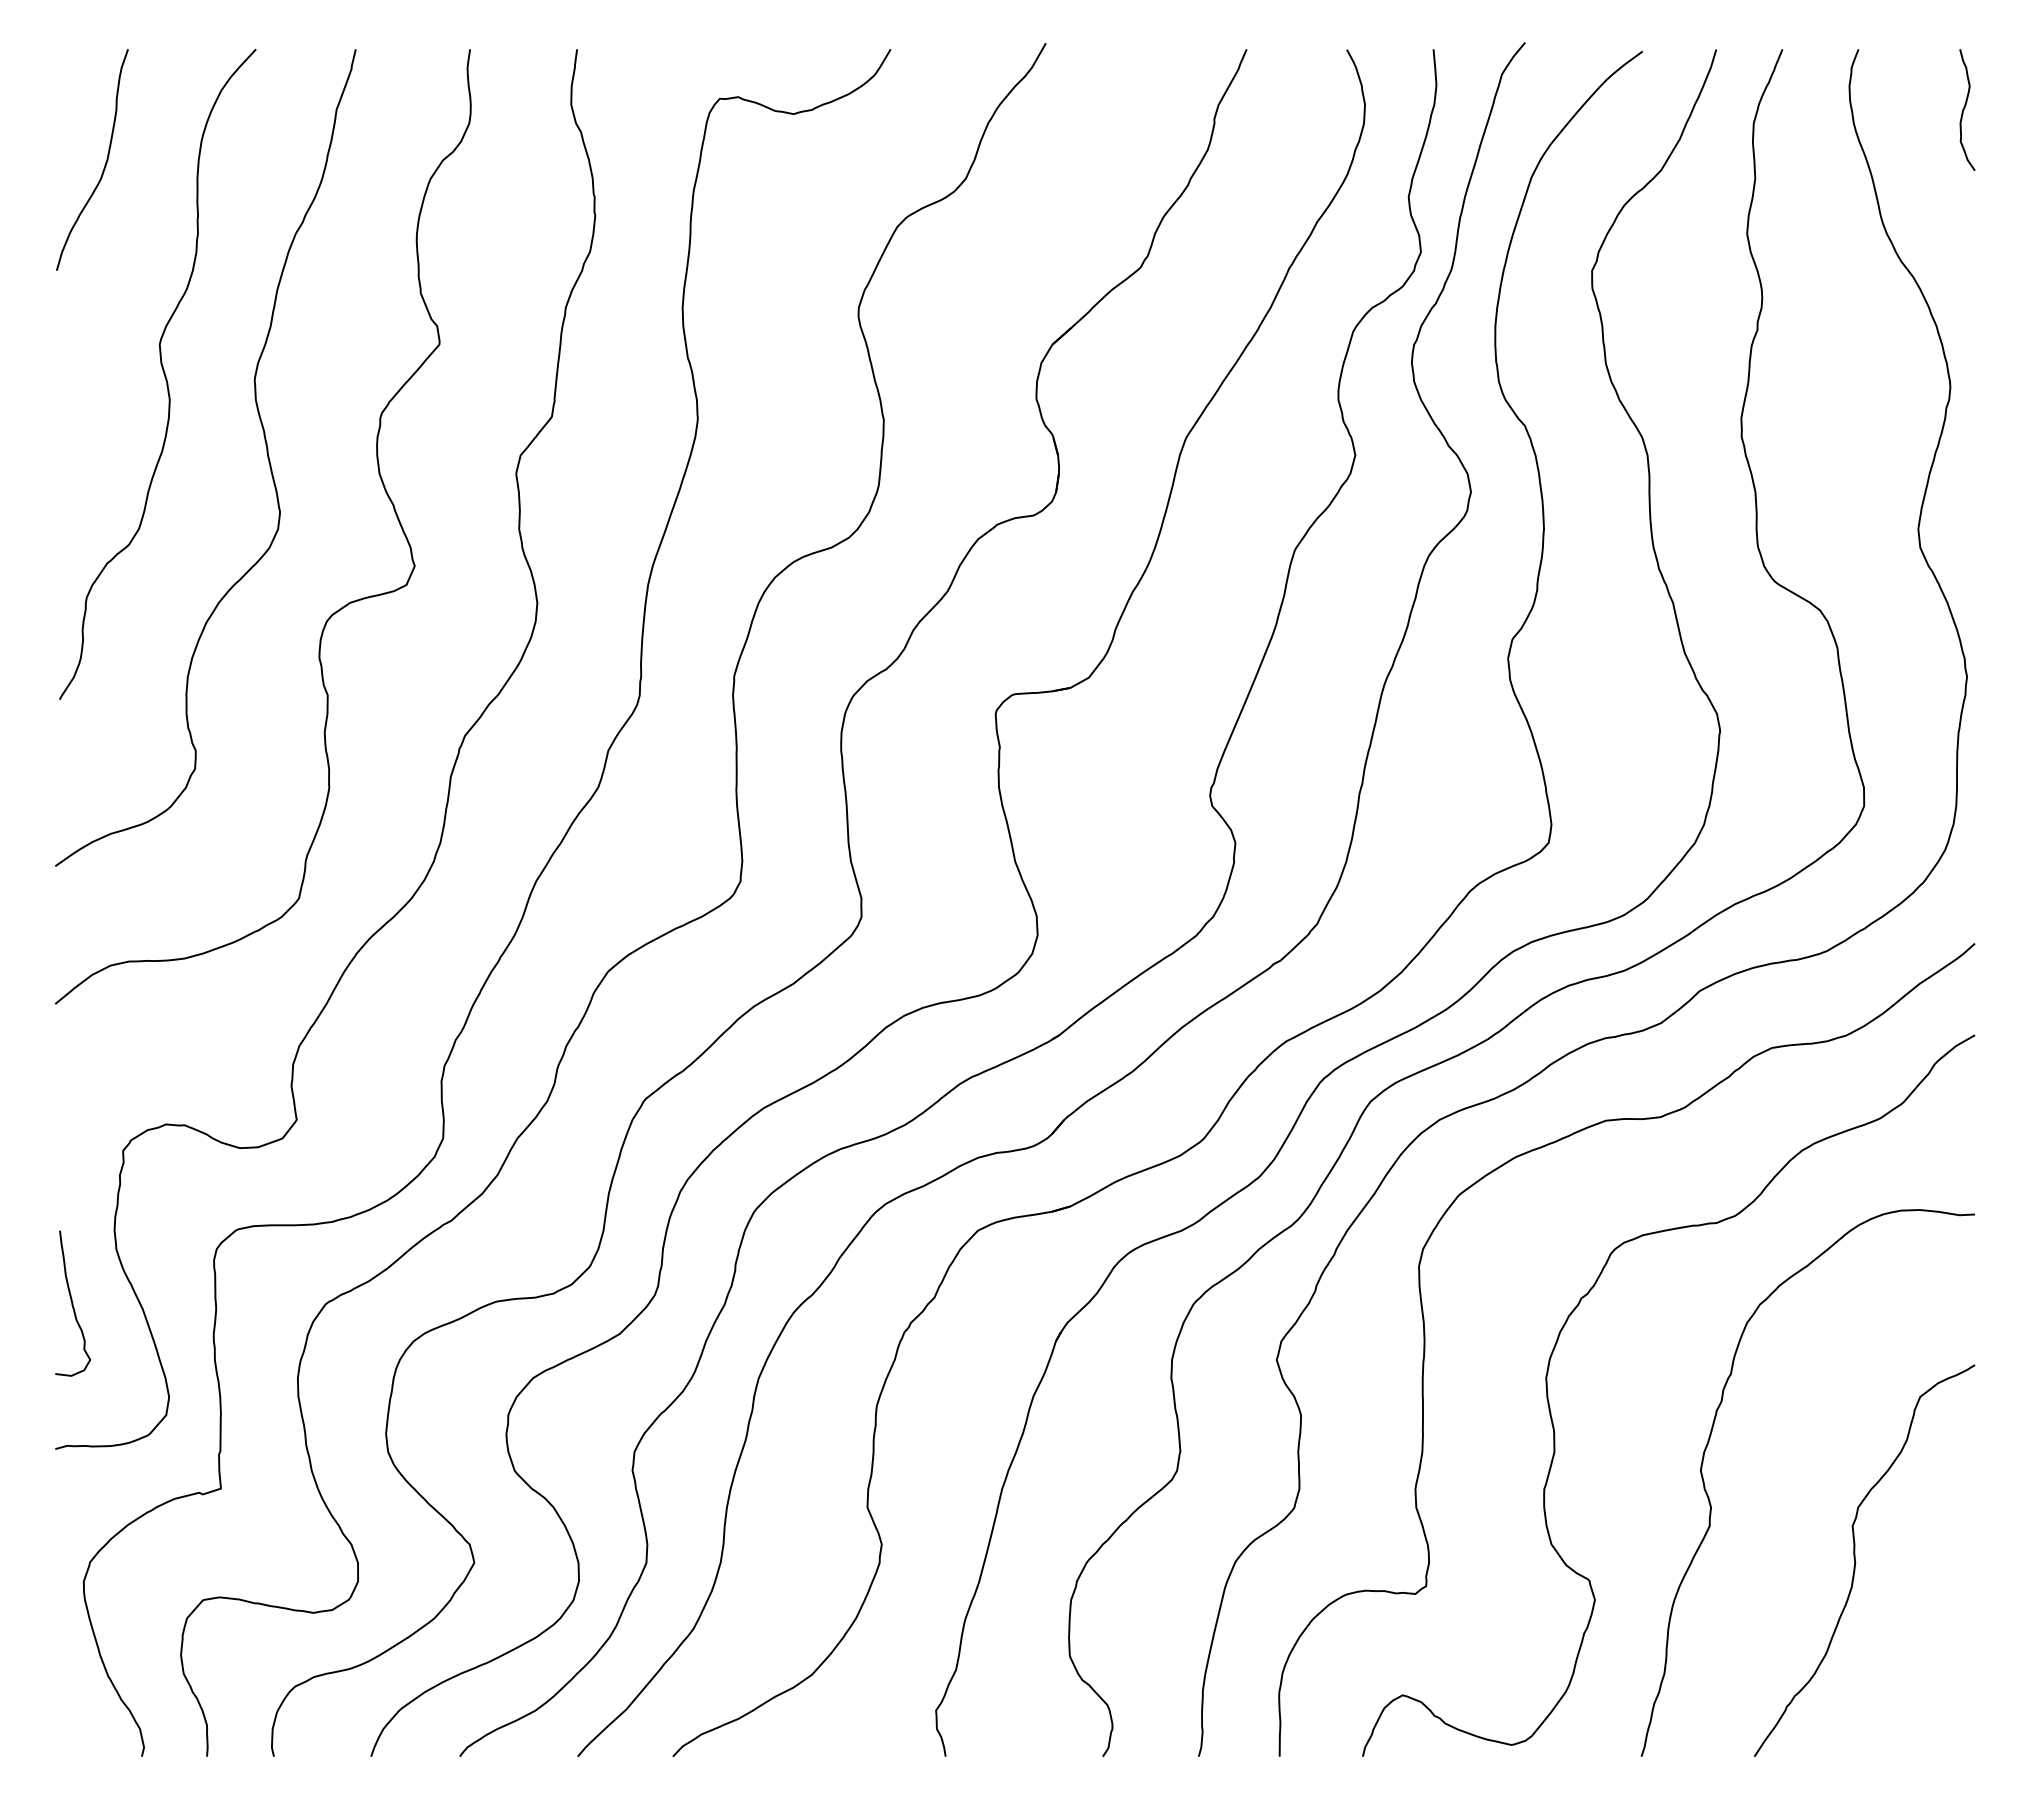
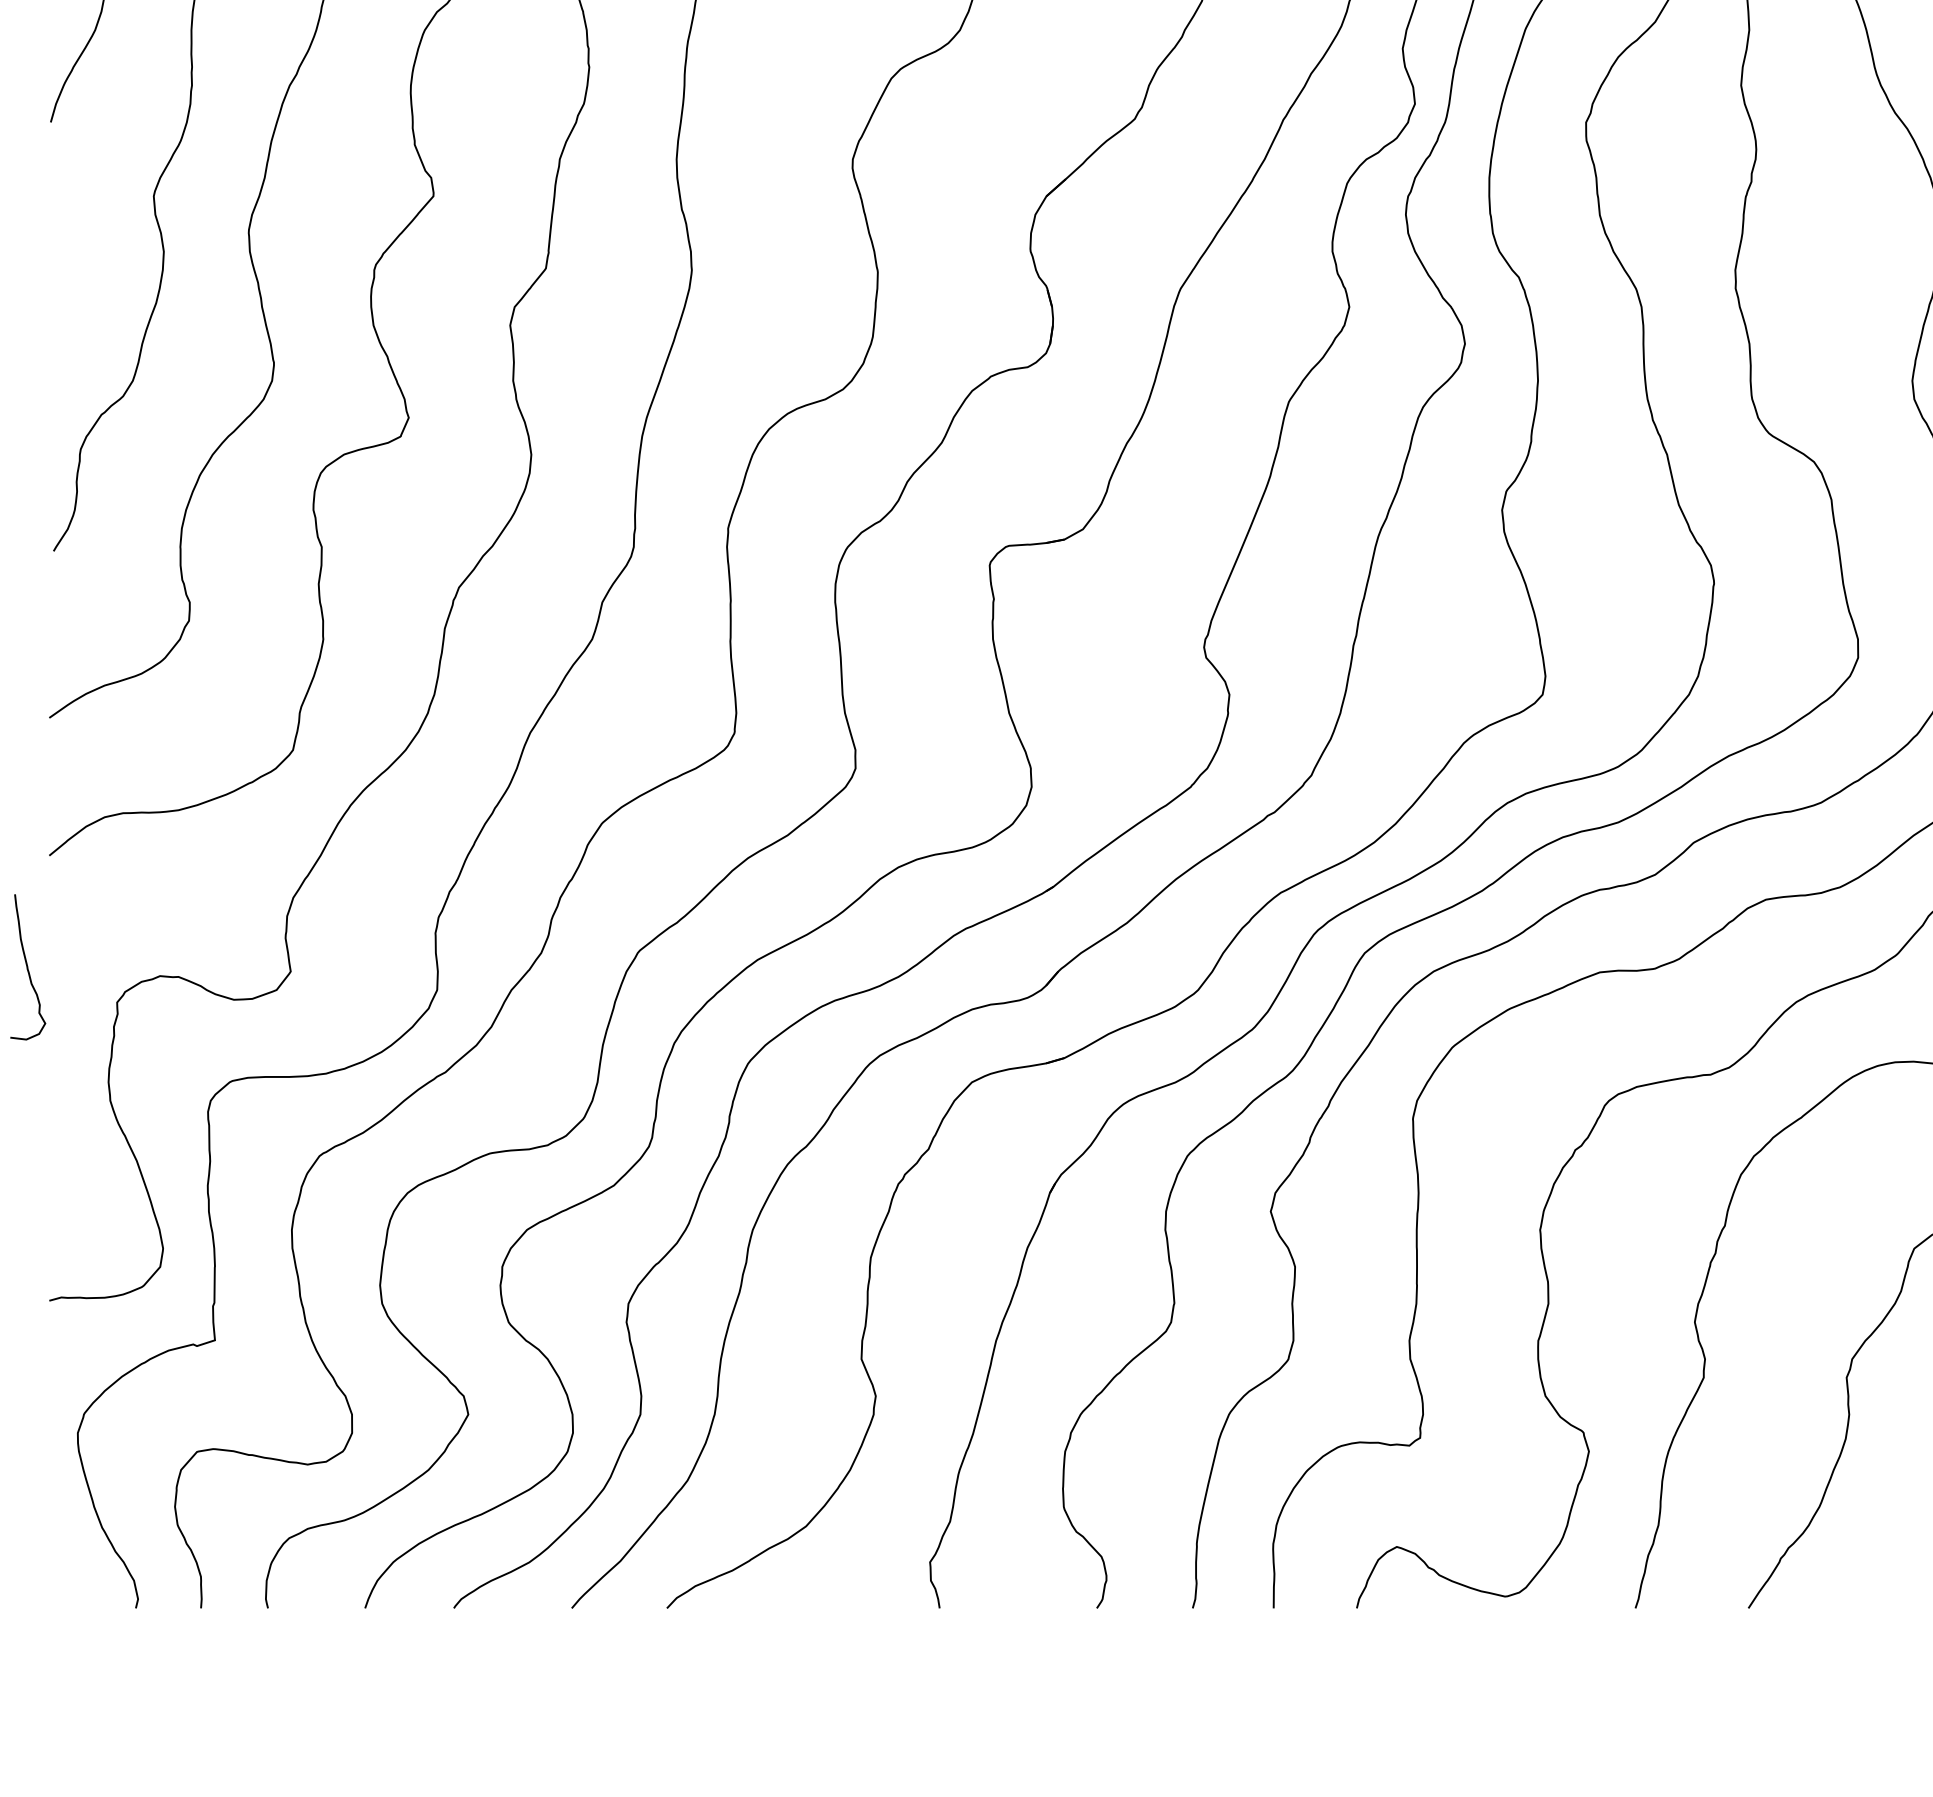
curve: (73, 1303) -> (28, 967), moved

